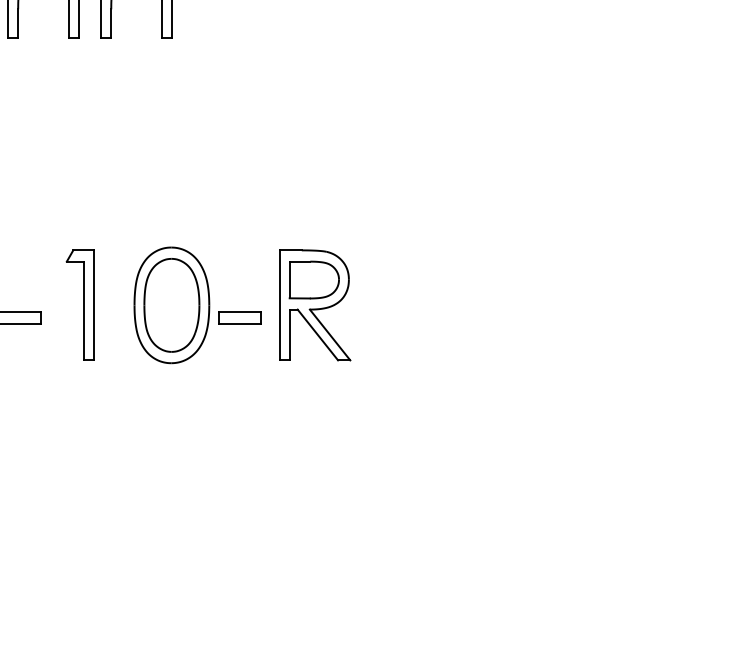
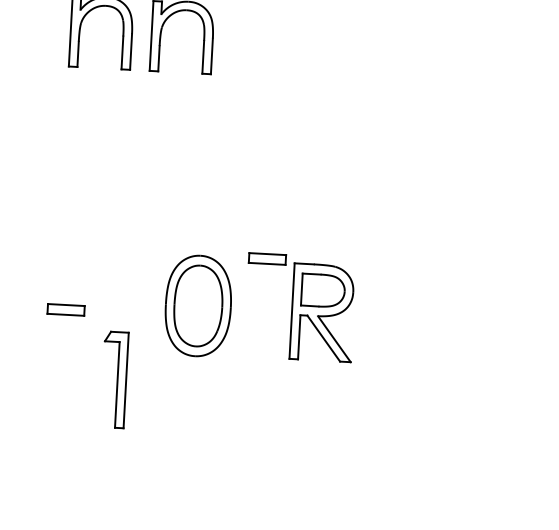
part: (79, 304) -> (113, 379), moved
part: (239, 317) -> (266, 258), moved

